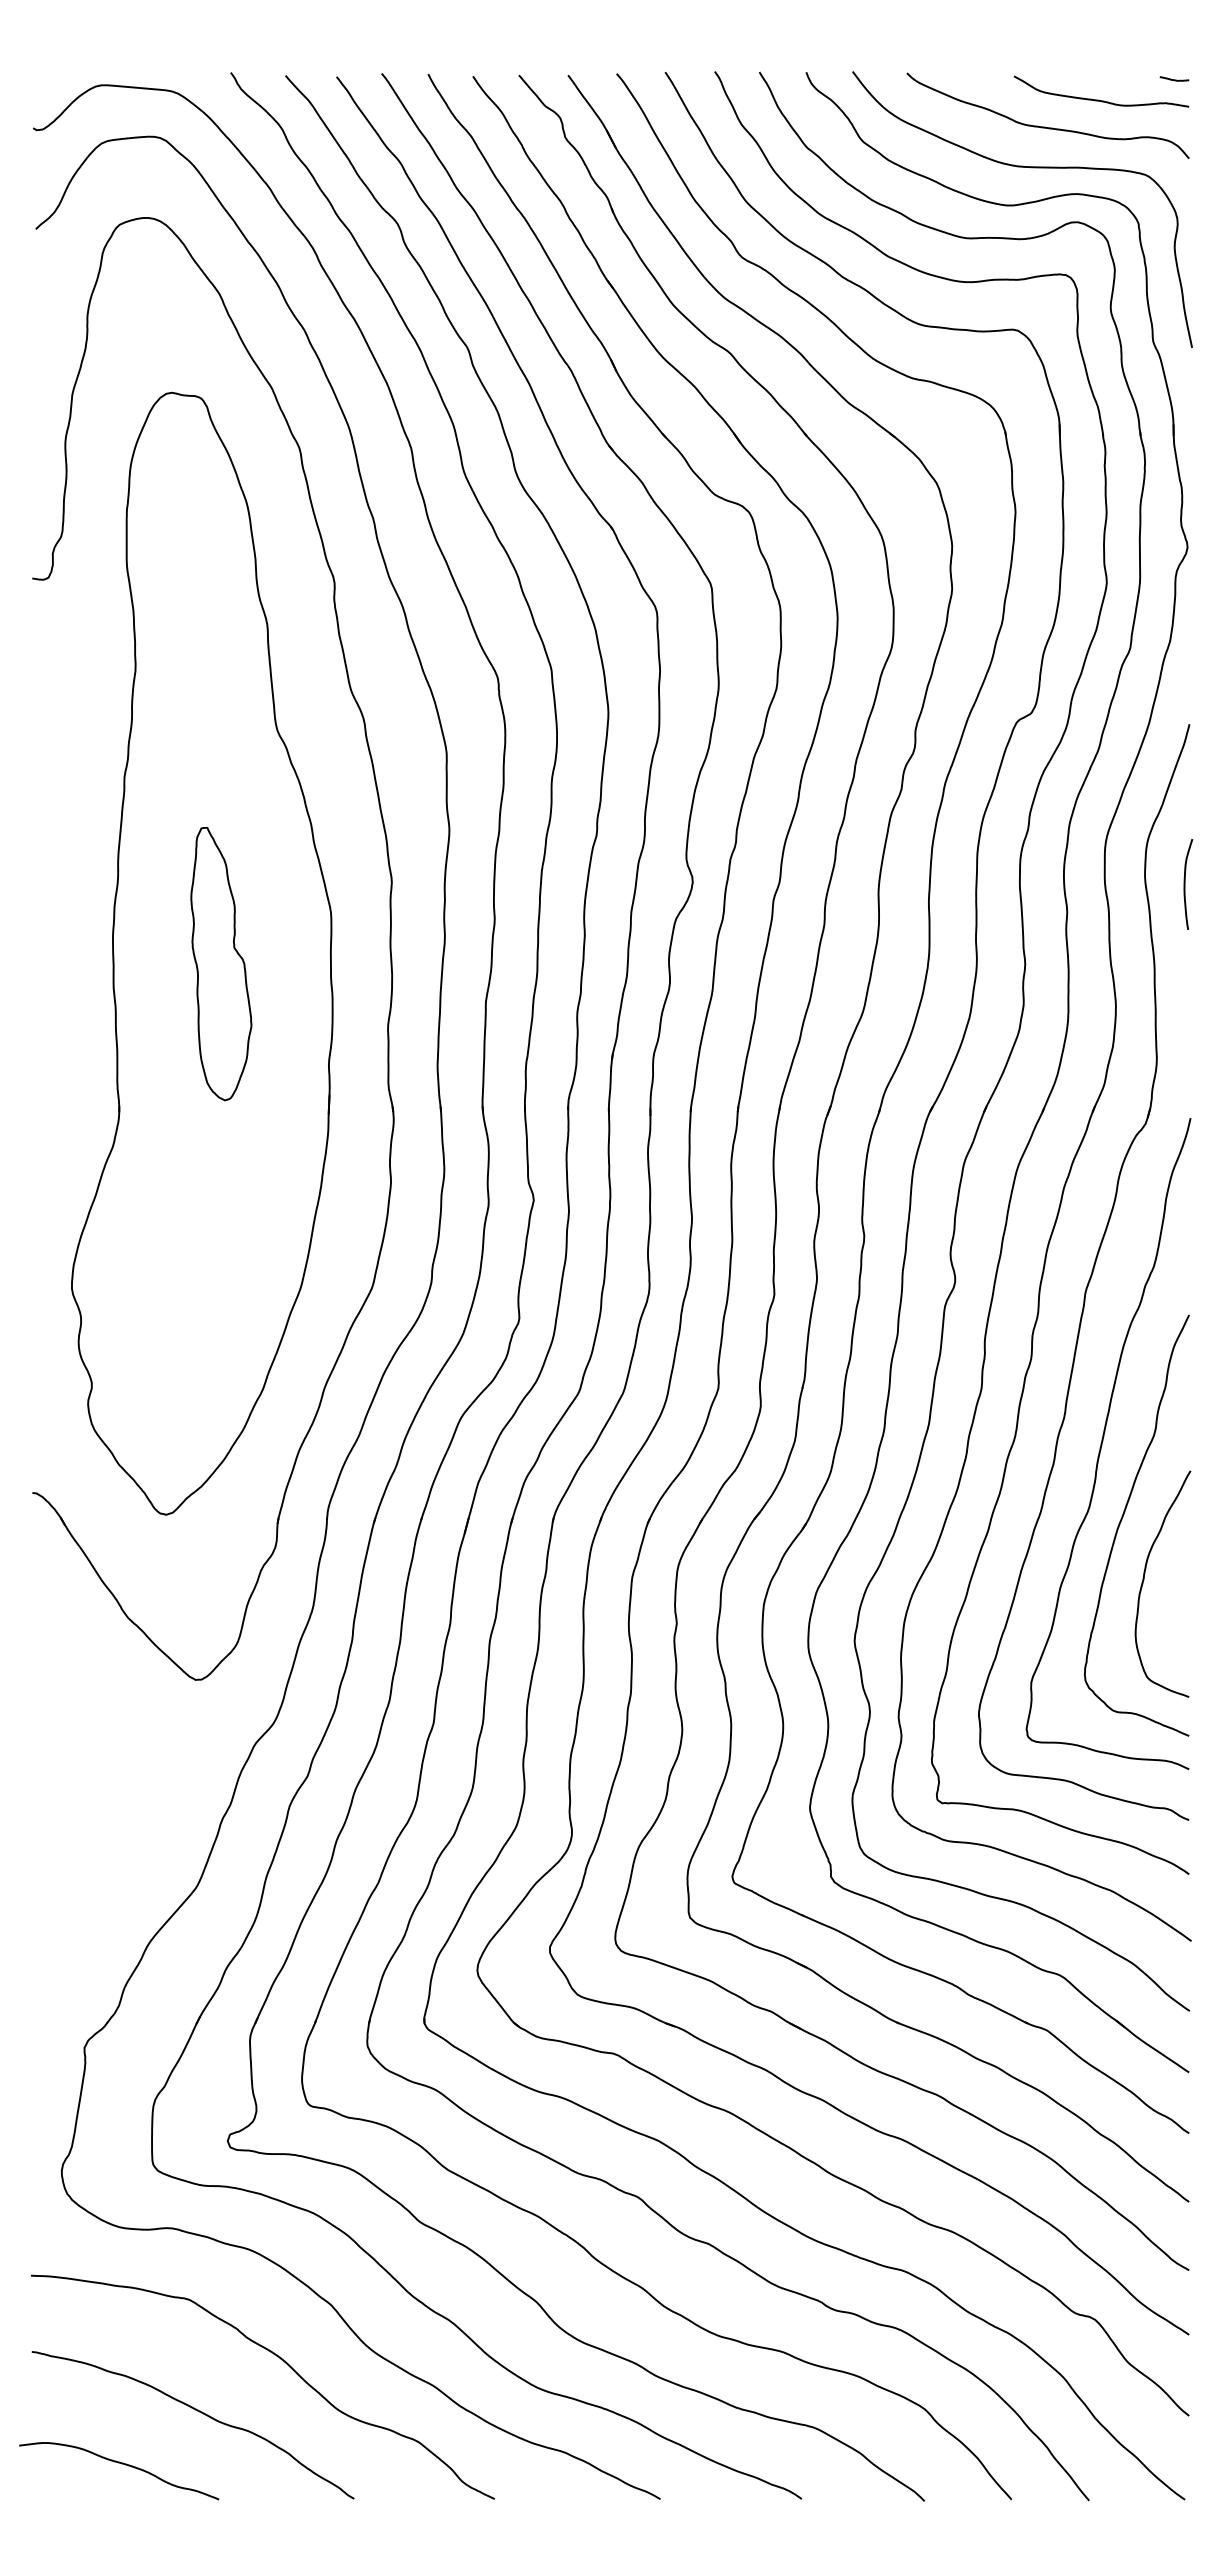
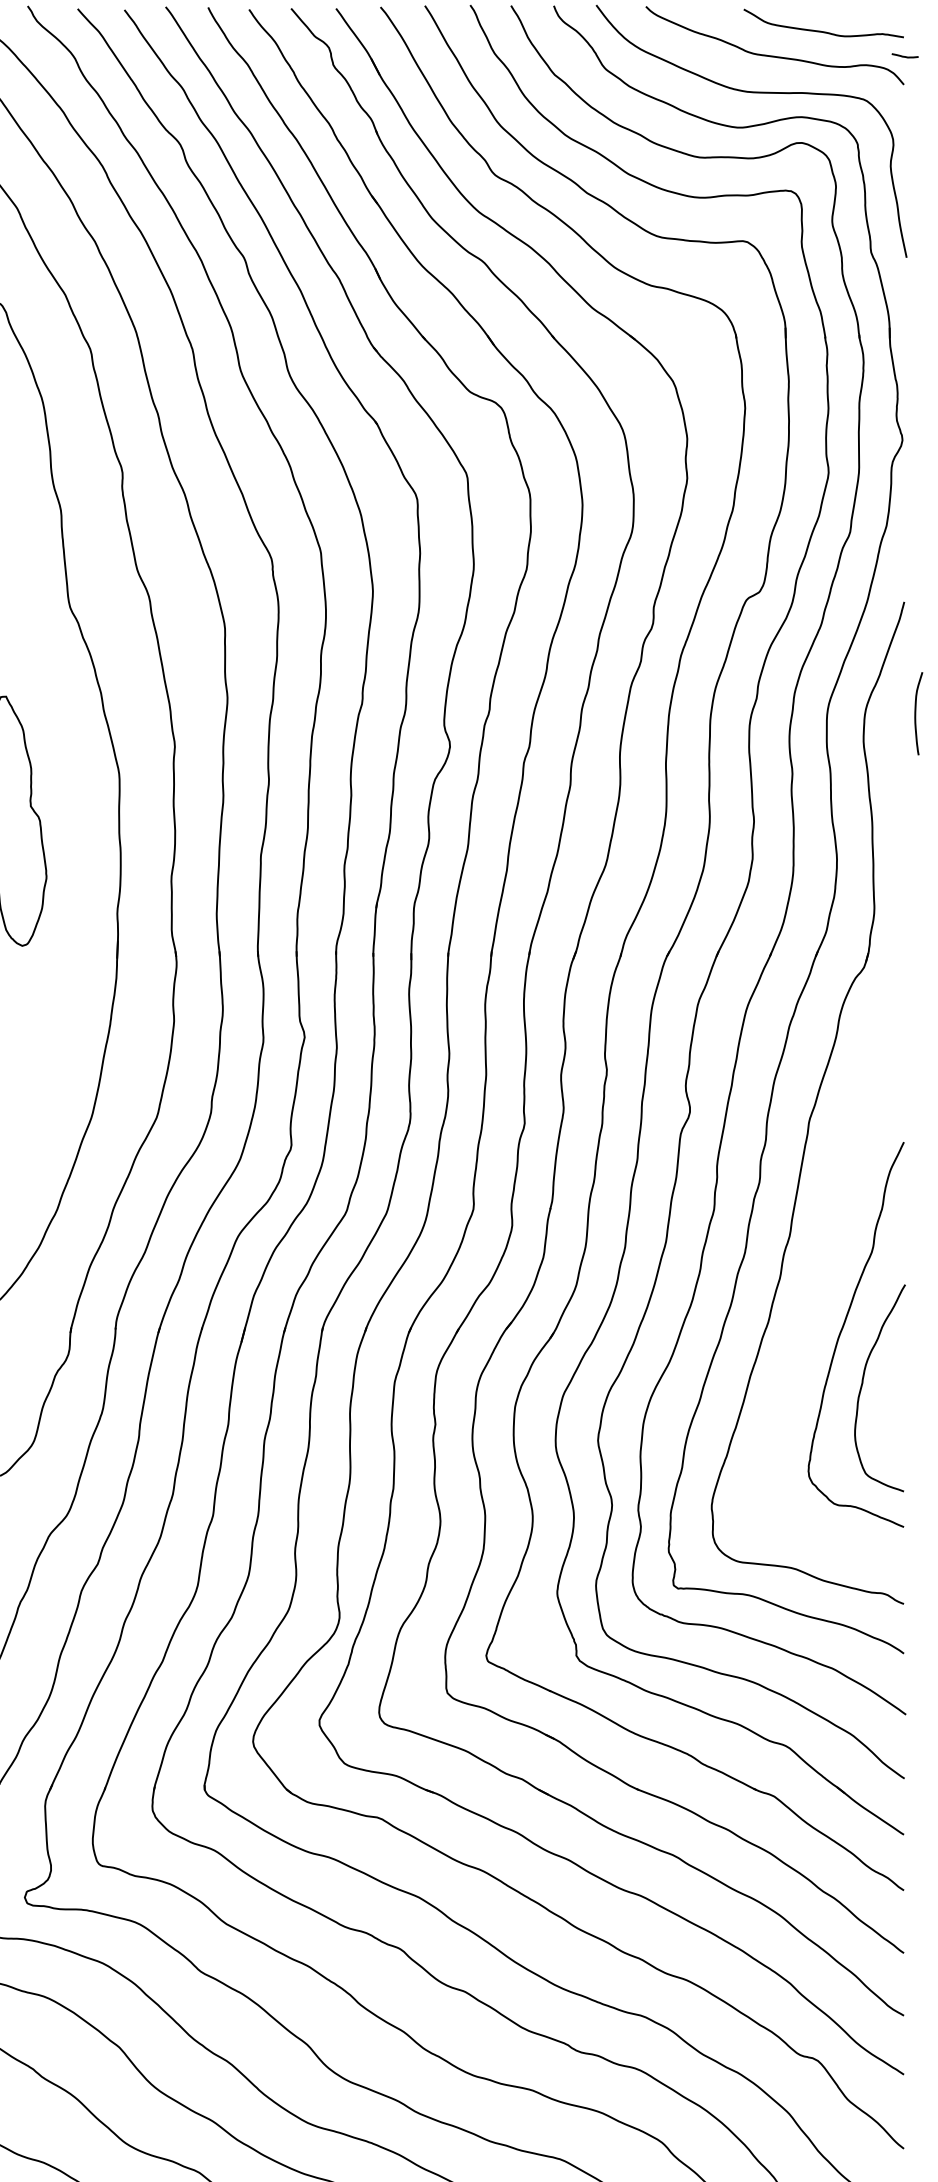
curve: (1174, 79) -> (905, 56), moved
curve: (1185, 884) -> (916, 713), moved
curve: (1103, 1441) -> (825, 1257), removed

